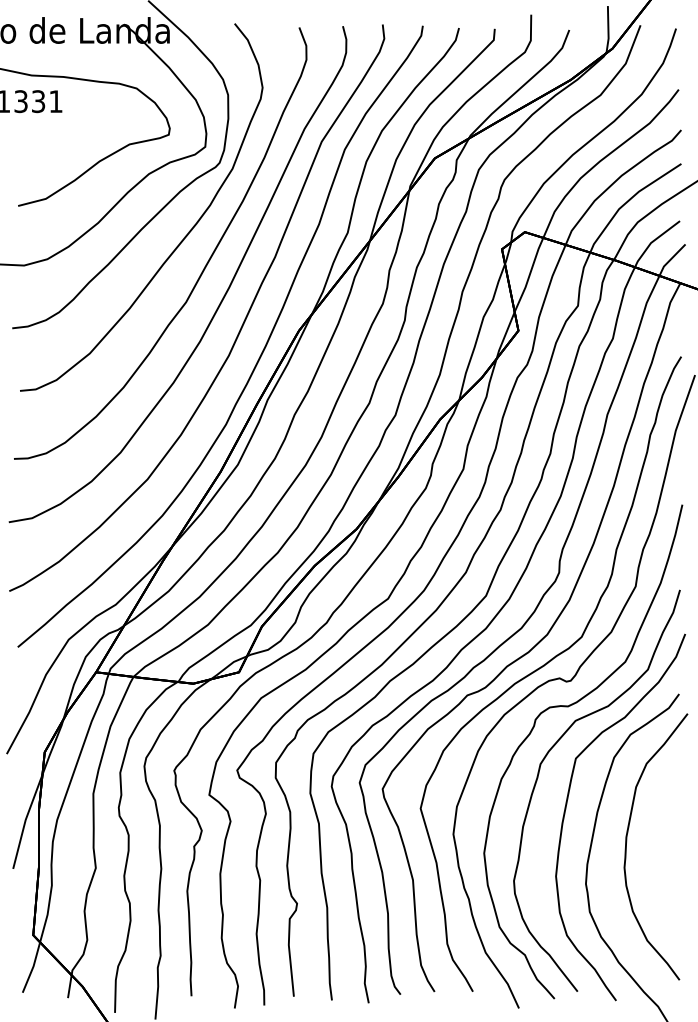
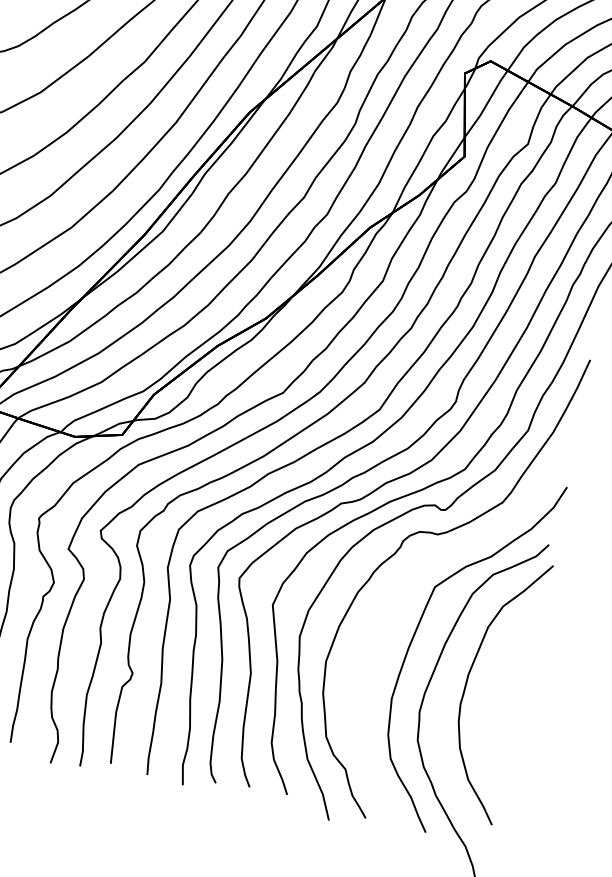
part: (539, 774) -> (396, 595), removed

